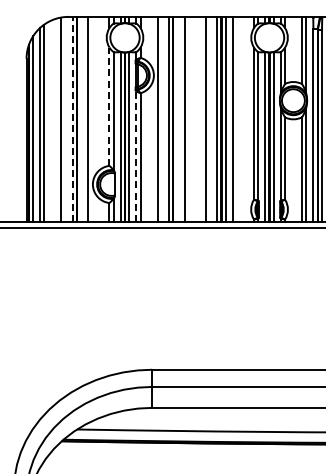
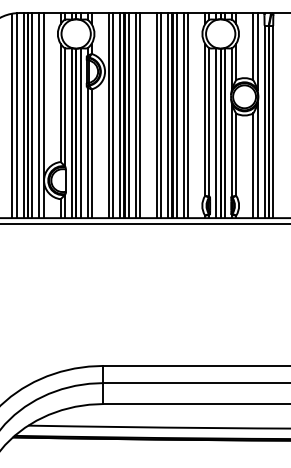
line: (109, 106) -> (60, 102), dashed -> solid
line: (81, 118) -> (32, 114), added
line: (92, 118) -> (43, 114), added
line: (161, 118) -> (112, 114), added
line: (177, 118) -> (128, 114), added
line: (188, 118) -> (139, 114), added
line: (210, 118) -> (161, 114), added
line: (236, 118) -> (187, 114), added
line: (65, 119) -> (16, 115), added
line: (72, 119) -> (23, 115), dashed -> solid
line: (136, 156) -> (87, 152), dashed -> solid

